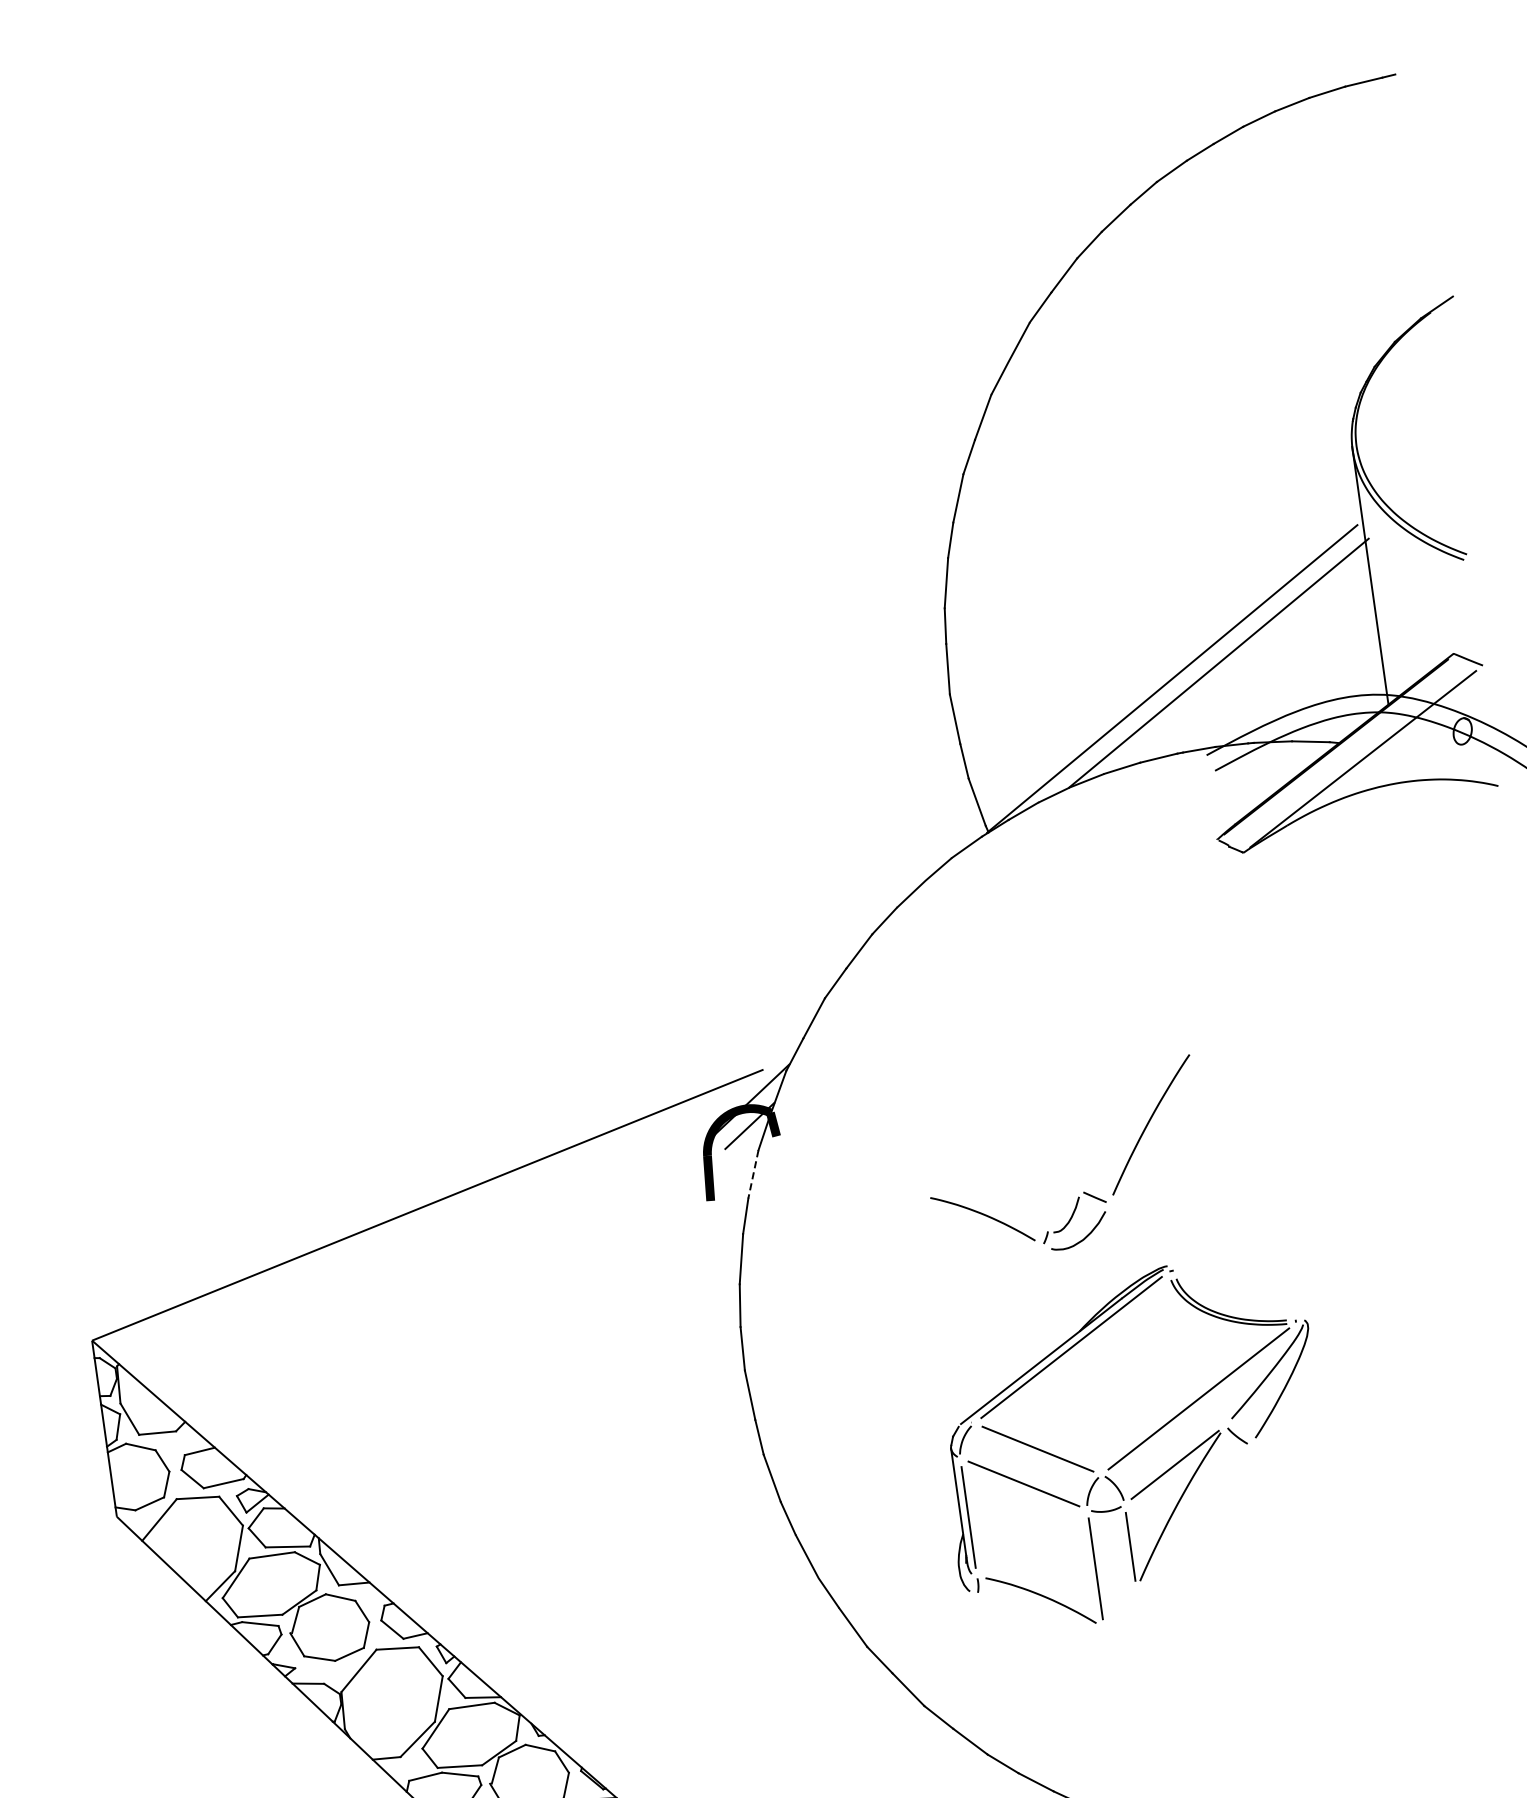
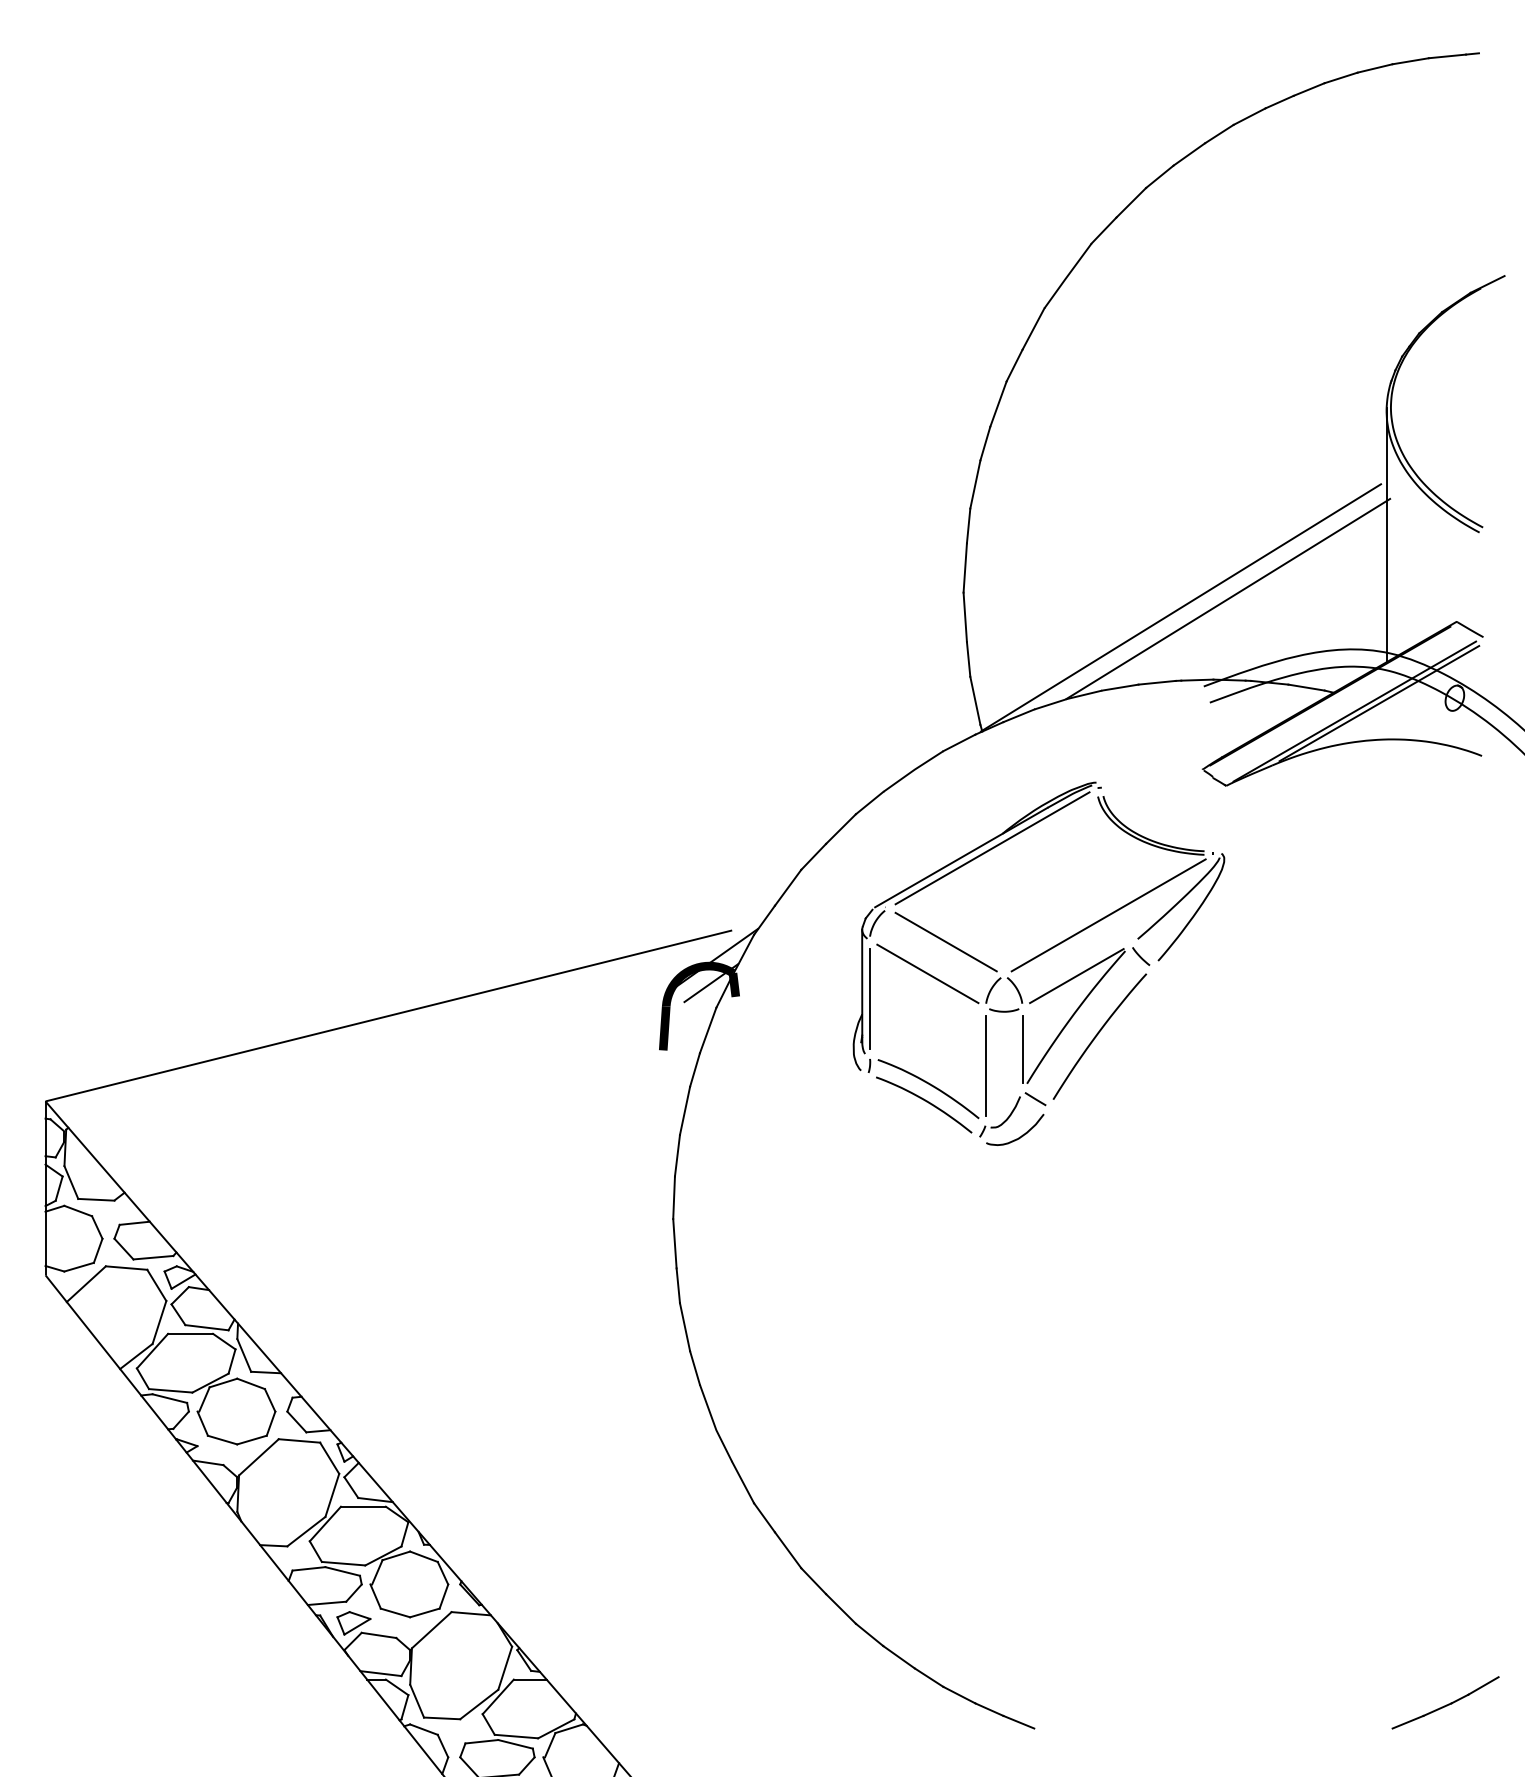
line: (1387, 747) -> (1379, 703), added
line: (752, 1174) -> (707, 1030), dashed -> solid
part: (1132, 1444) -> (1038, 950), moved

